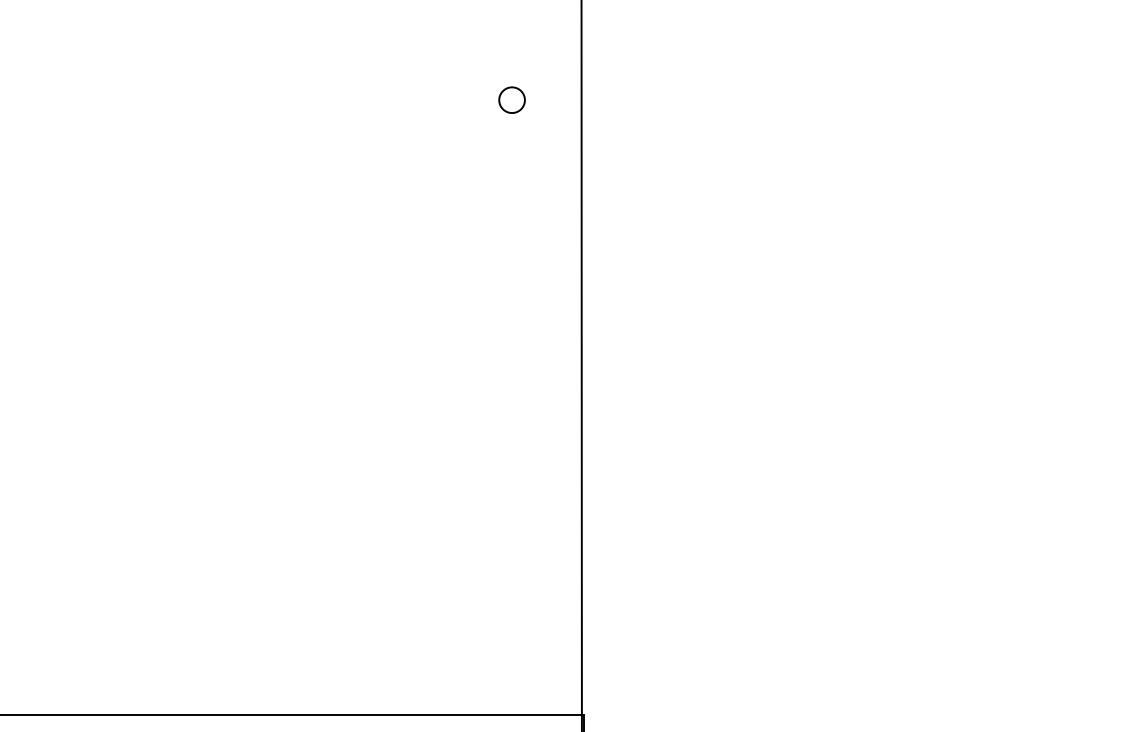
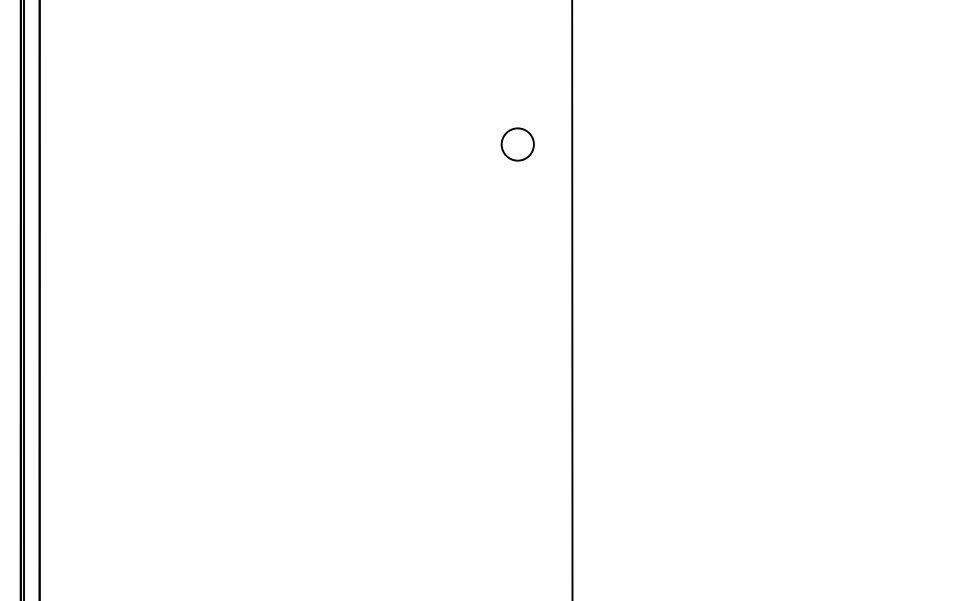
part: (511, 100) -> (517, 144), size x1.6

